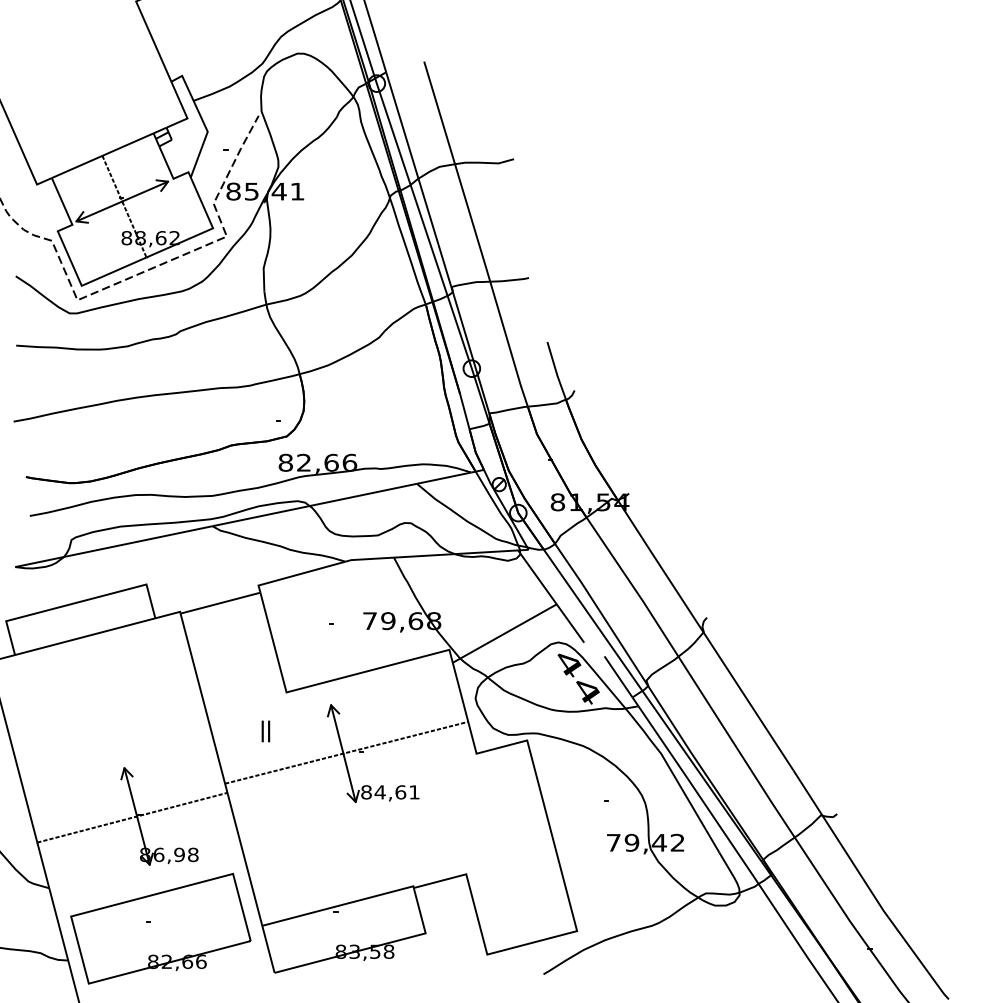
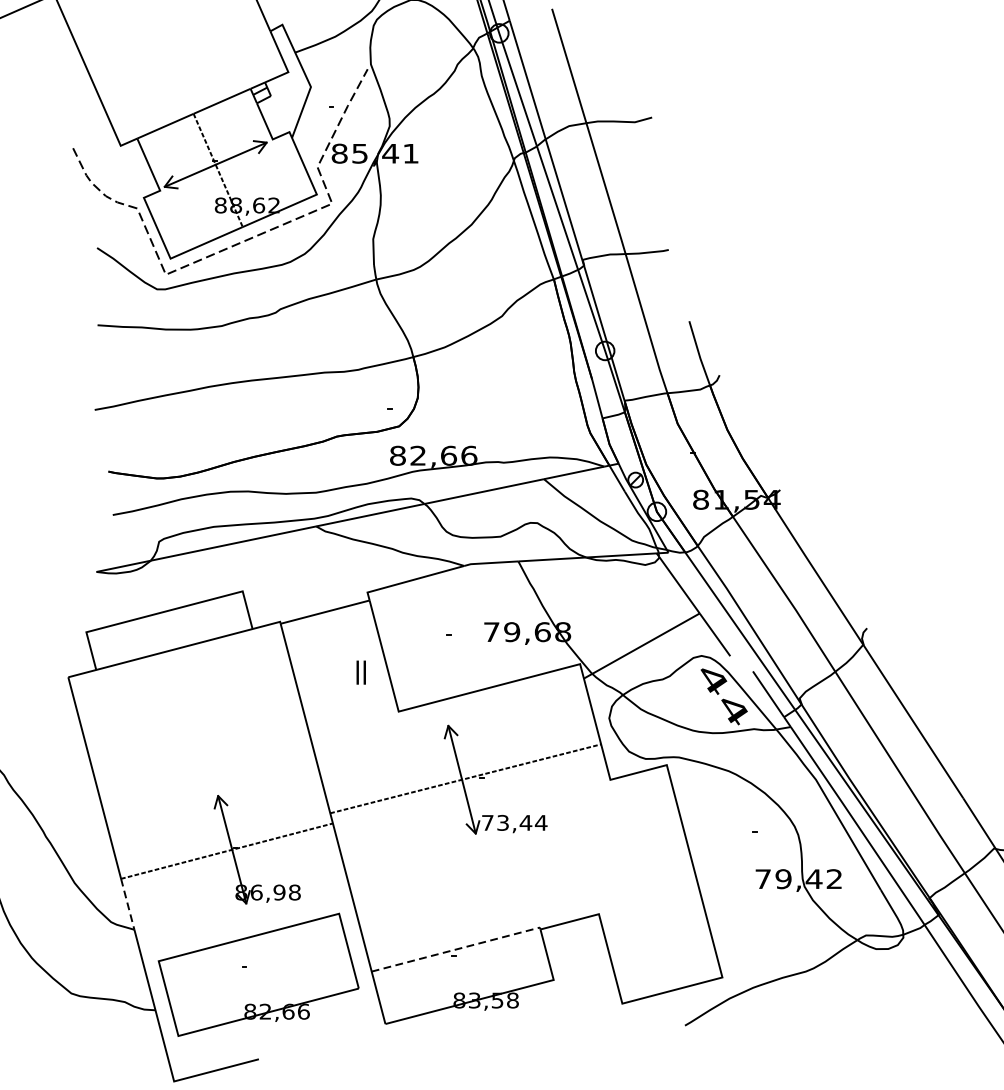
text: (265, 731) -> (360, 672), moved
text: (390, 792) -> (514, 823), 84,61 -> 73,44
line: (43, 865) -> (127, 904), solid -> dashed
line: (339, 905) -> (457, 948), solid -> dashed

